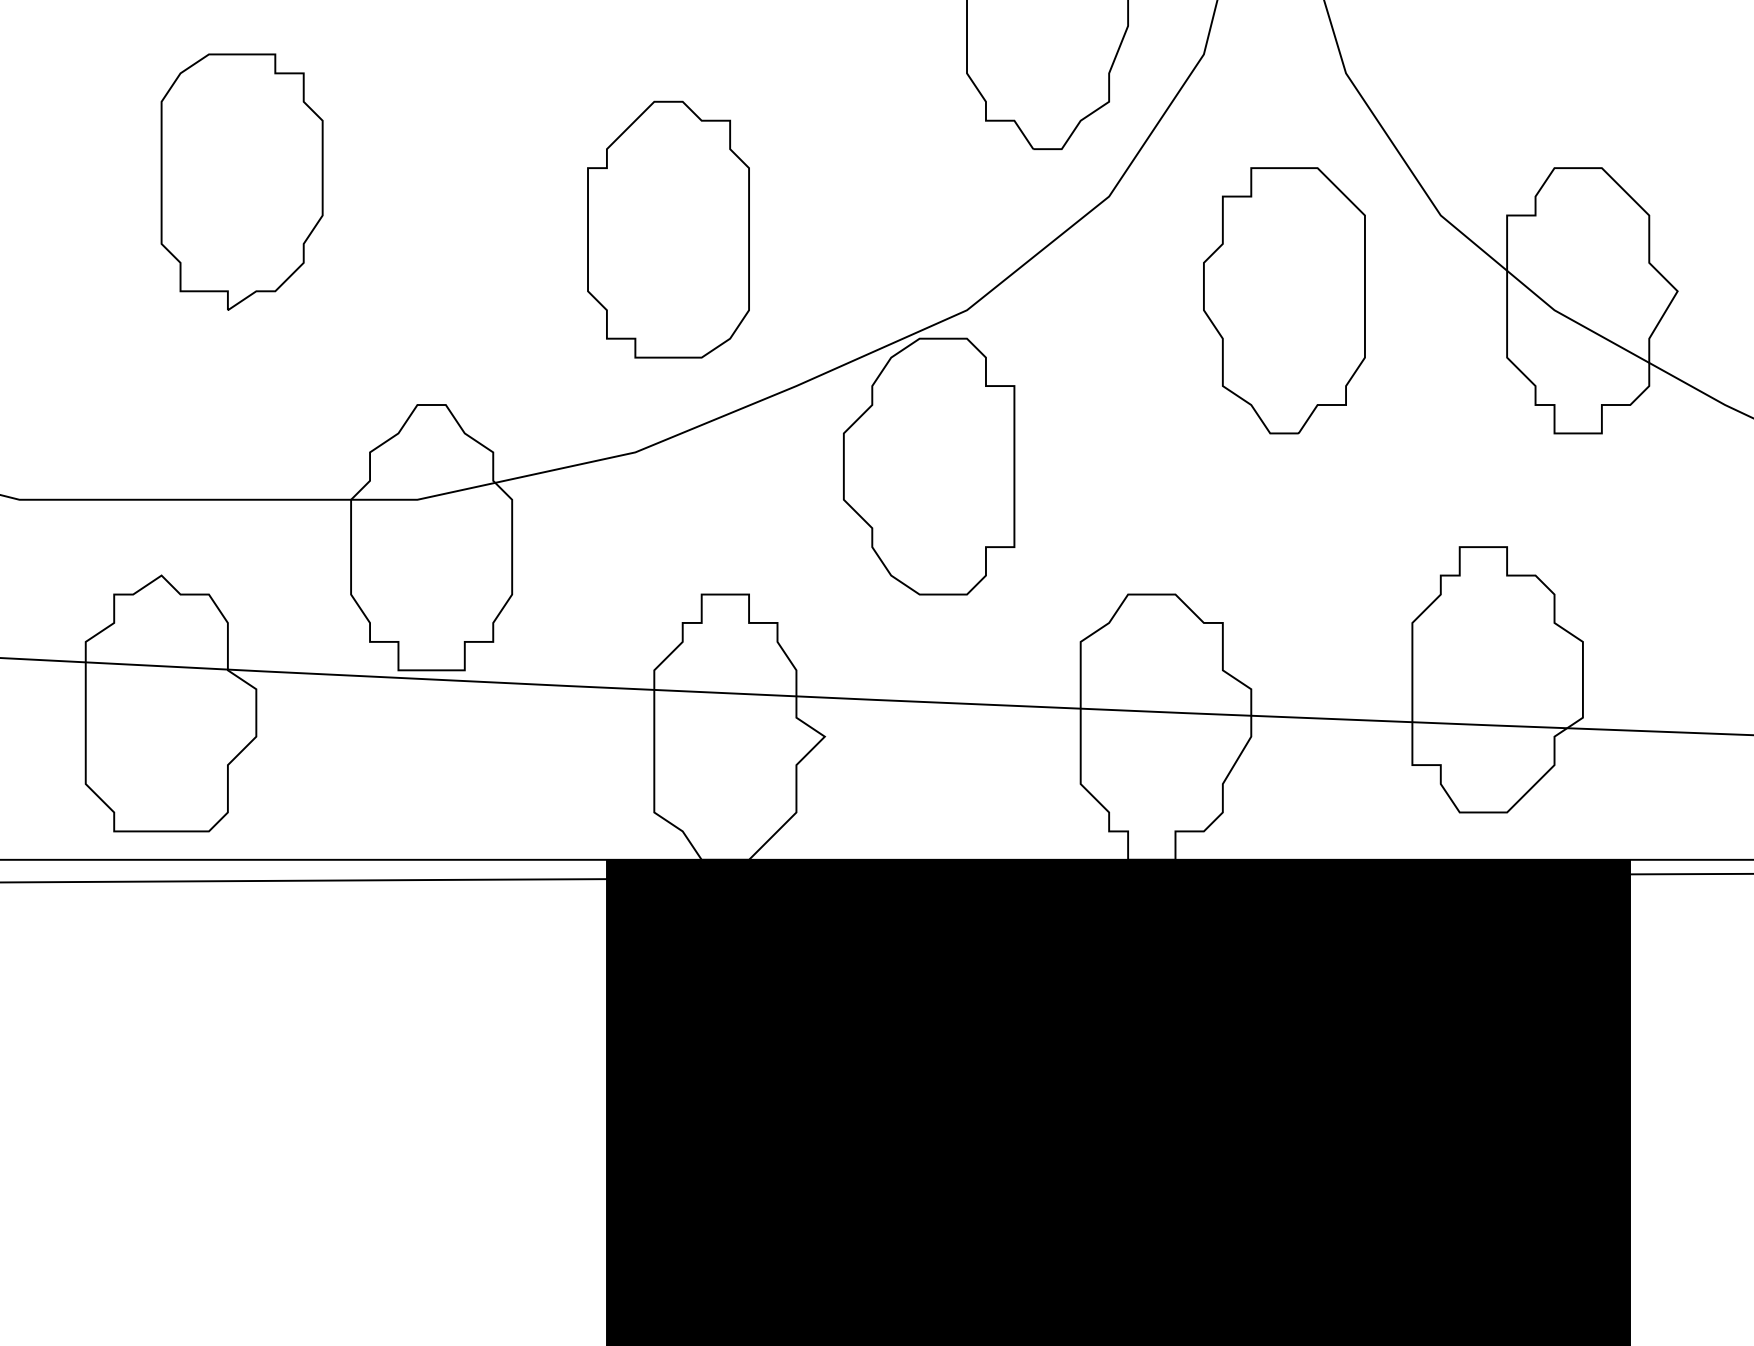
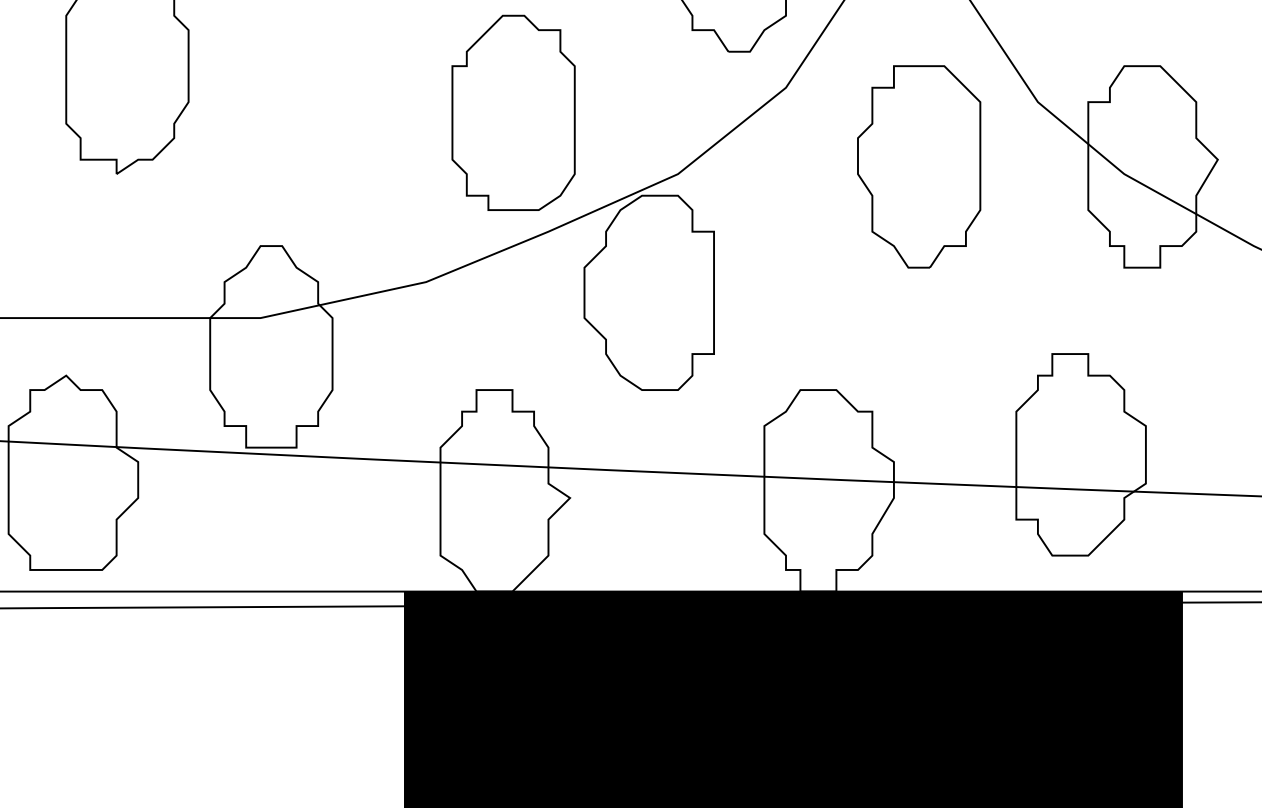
part: (668, 229) -> (513, 112), moved

